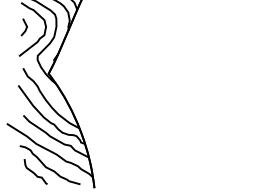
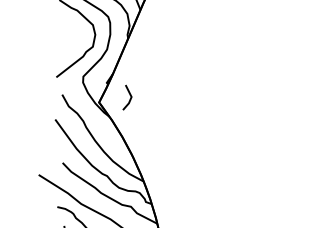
line: (25, 27) -> (129, 97), moved

